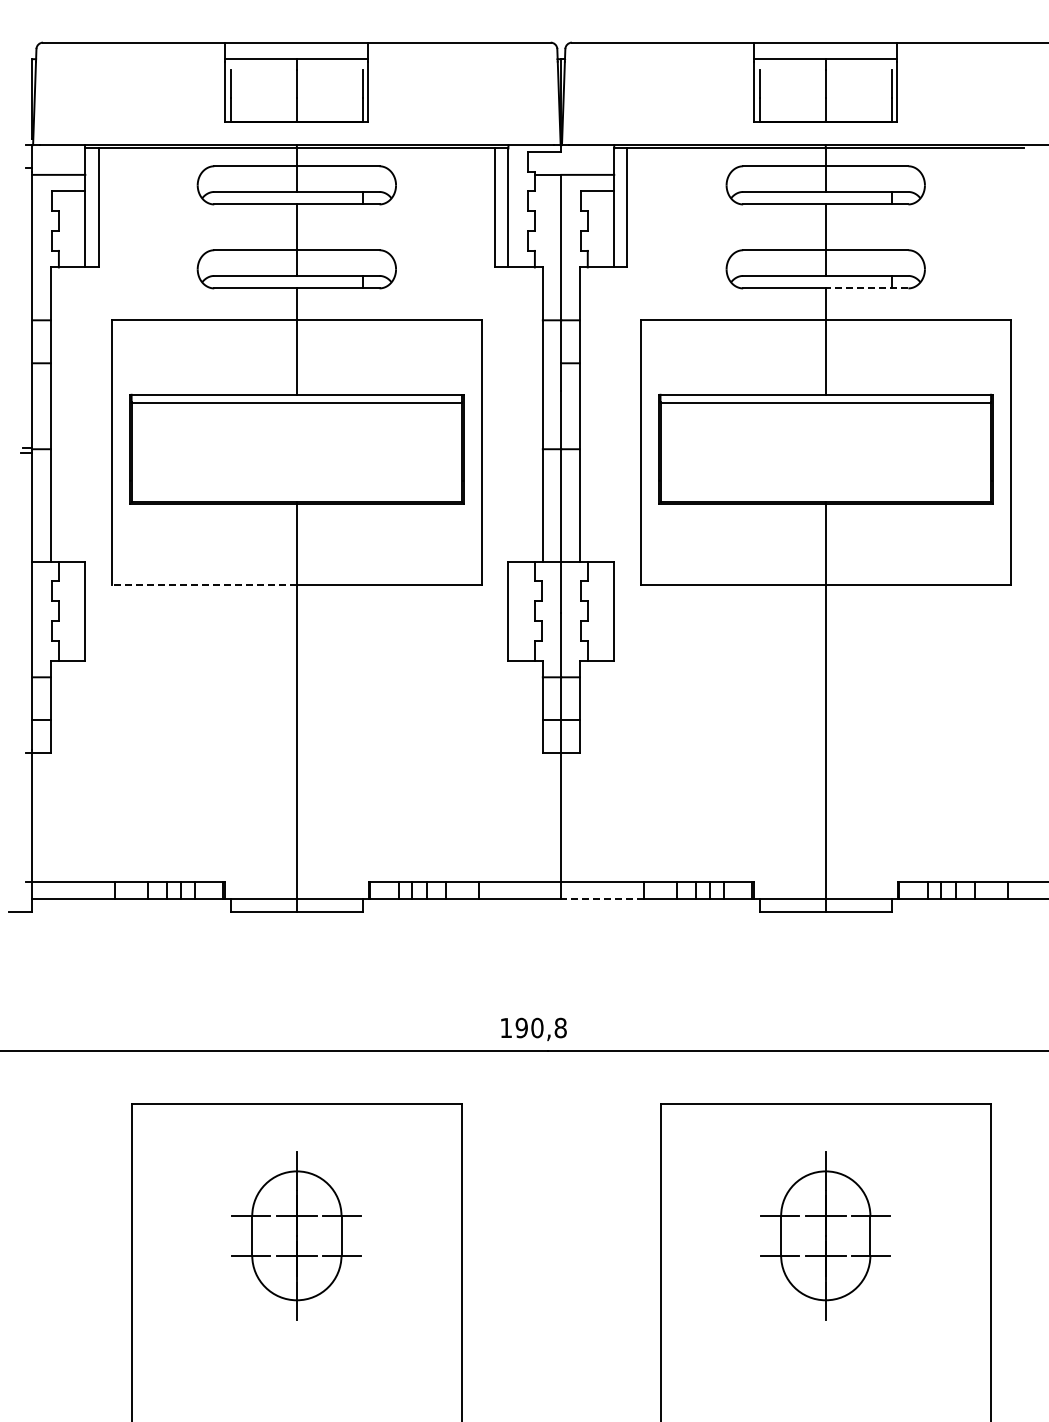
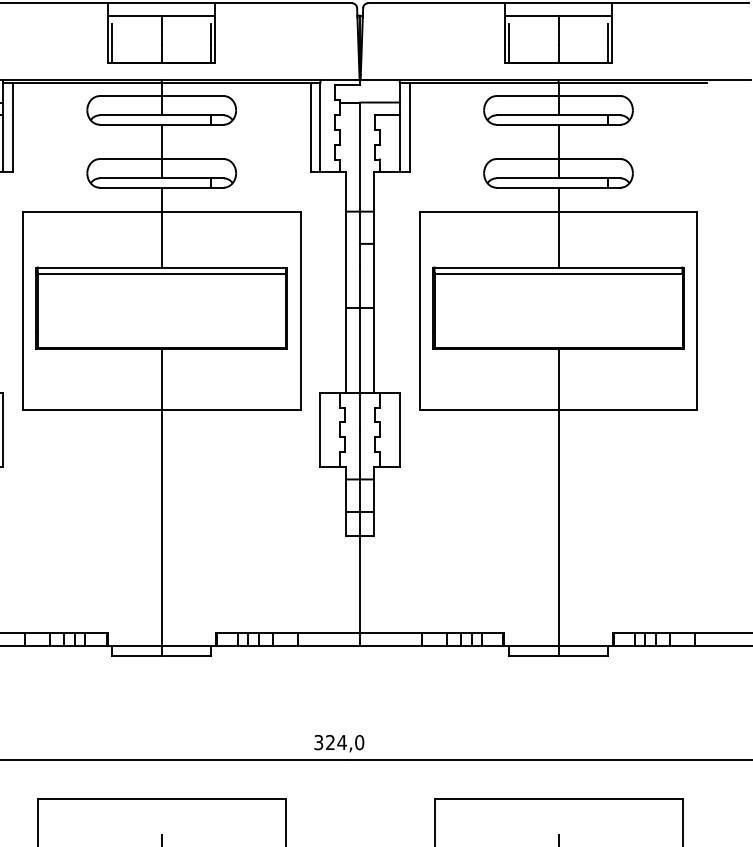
line: (866, 288) -> (589, 187), dashed -> solid
line: (204, 584) -> (92, 409), dashed -> solid
line: (602, 898) -> (391, 645), dashed -> solid
text: (533, 1027) -> (339, 742), 190,8 -> 324,0

